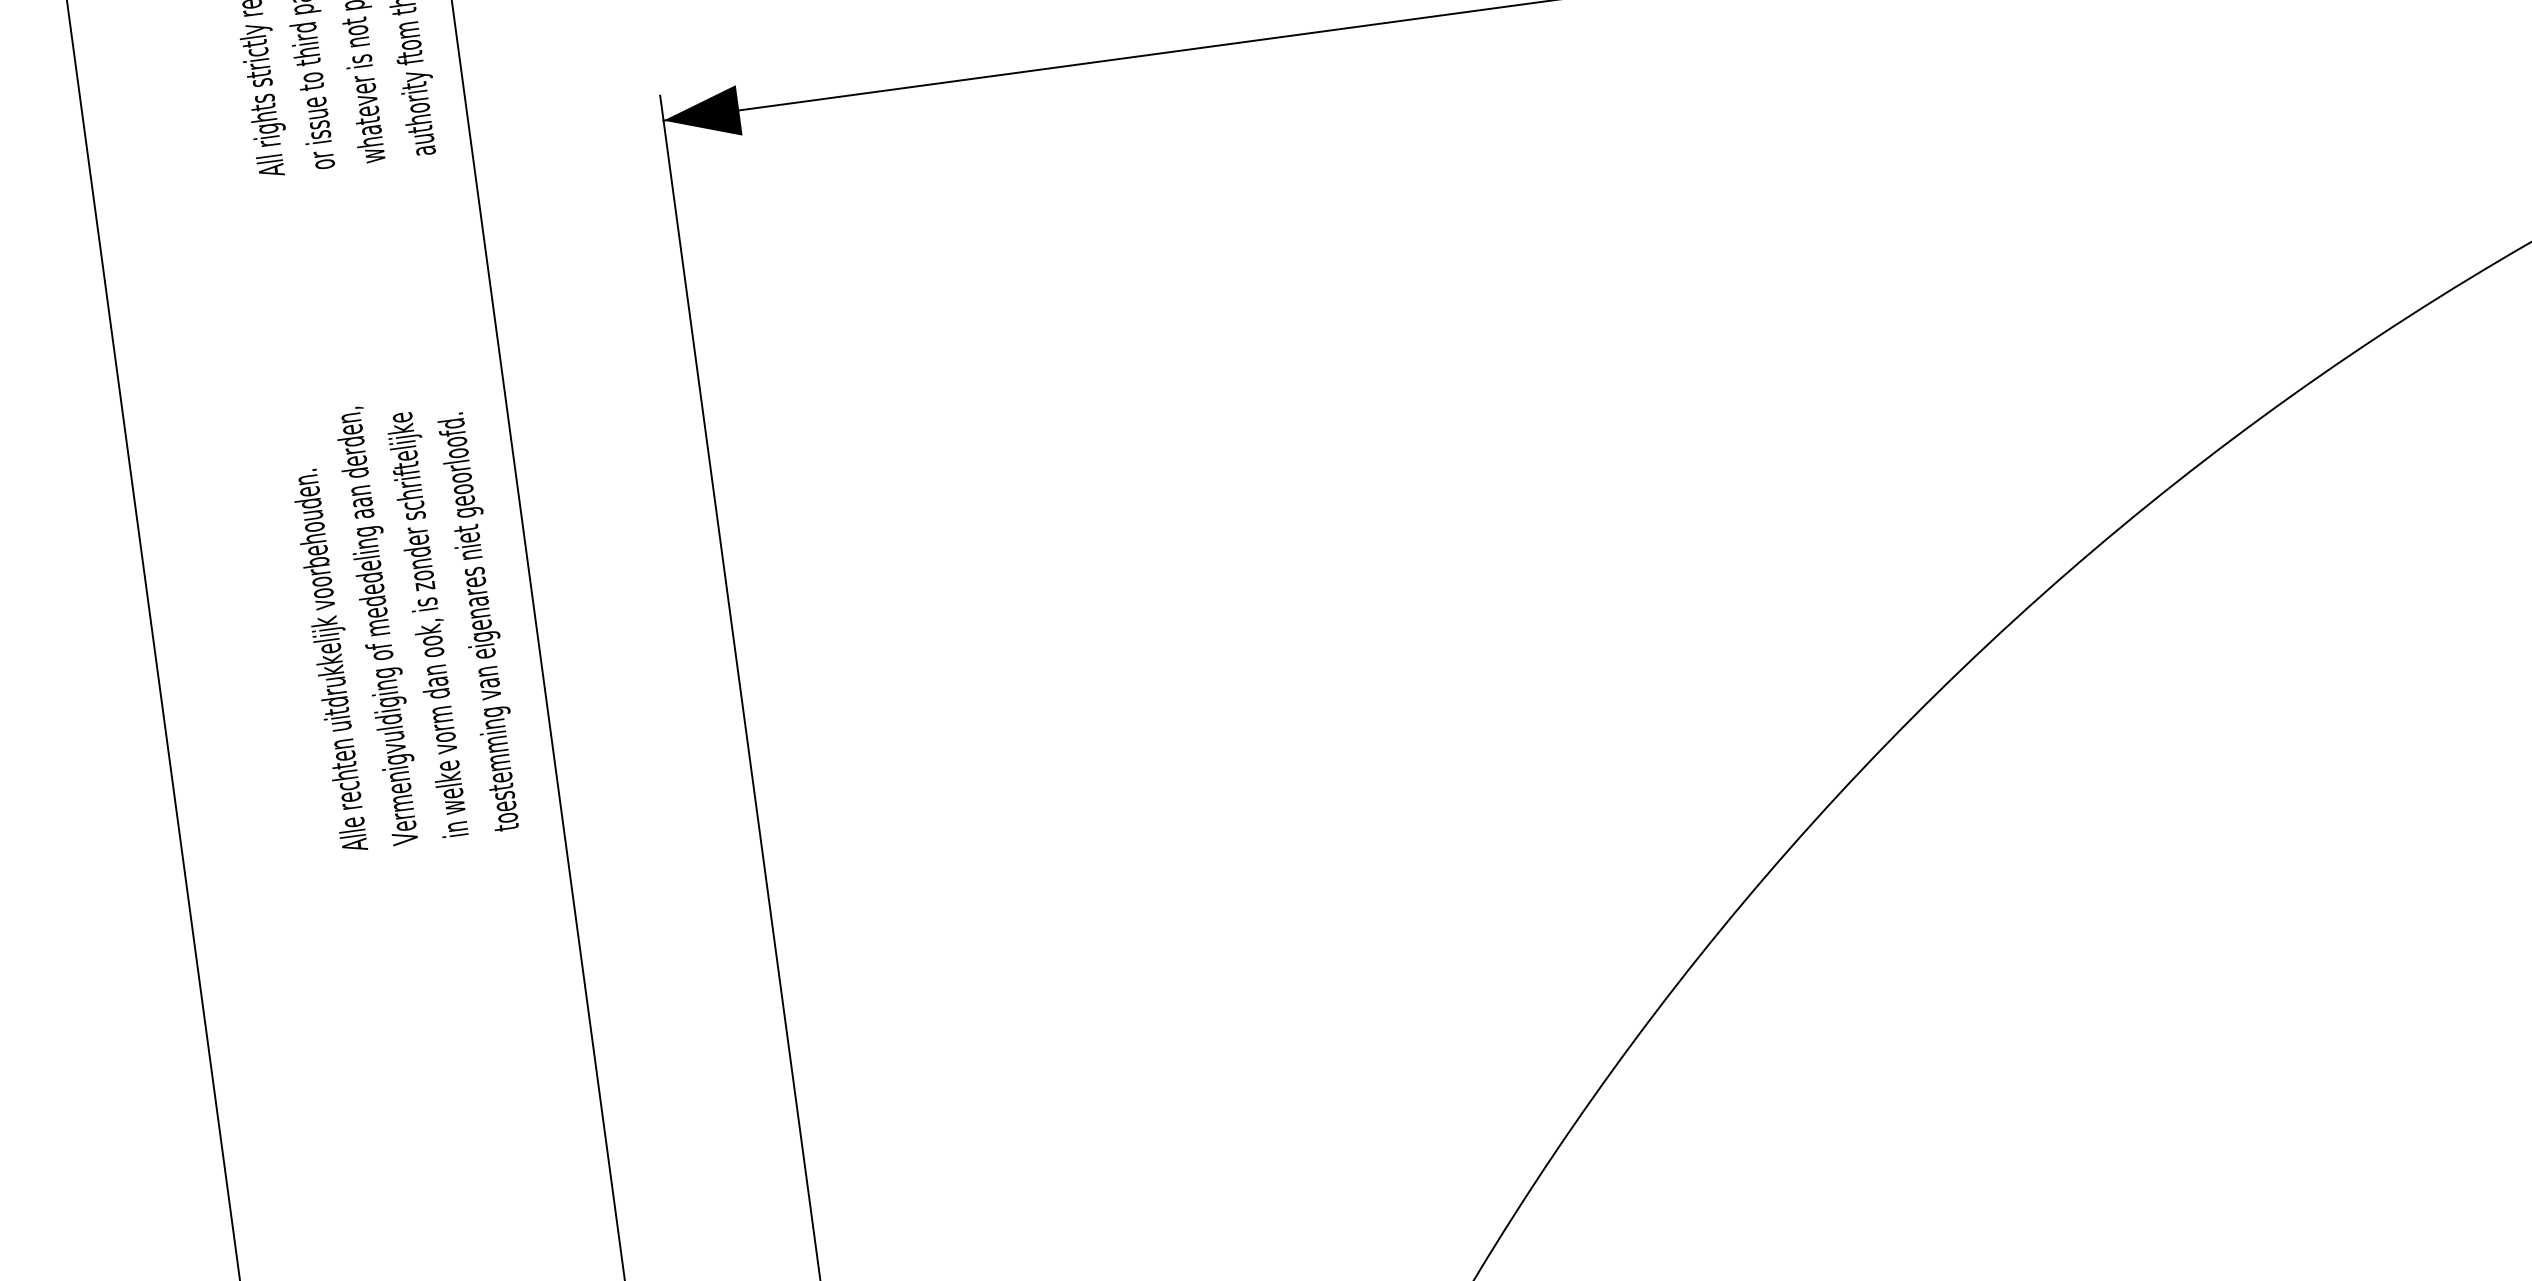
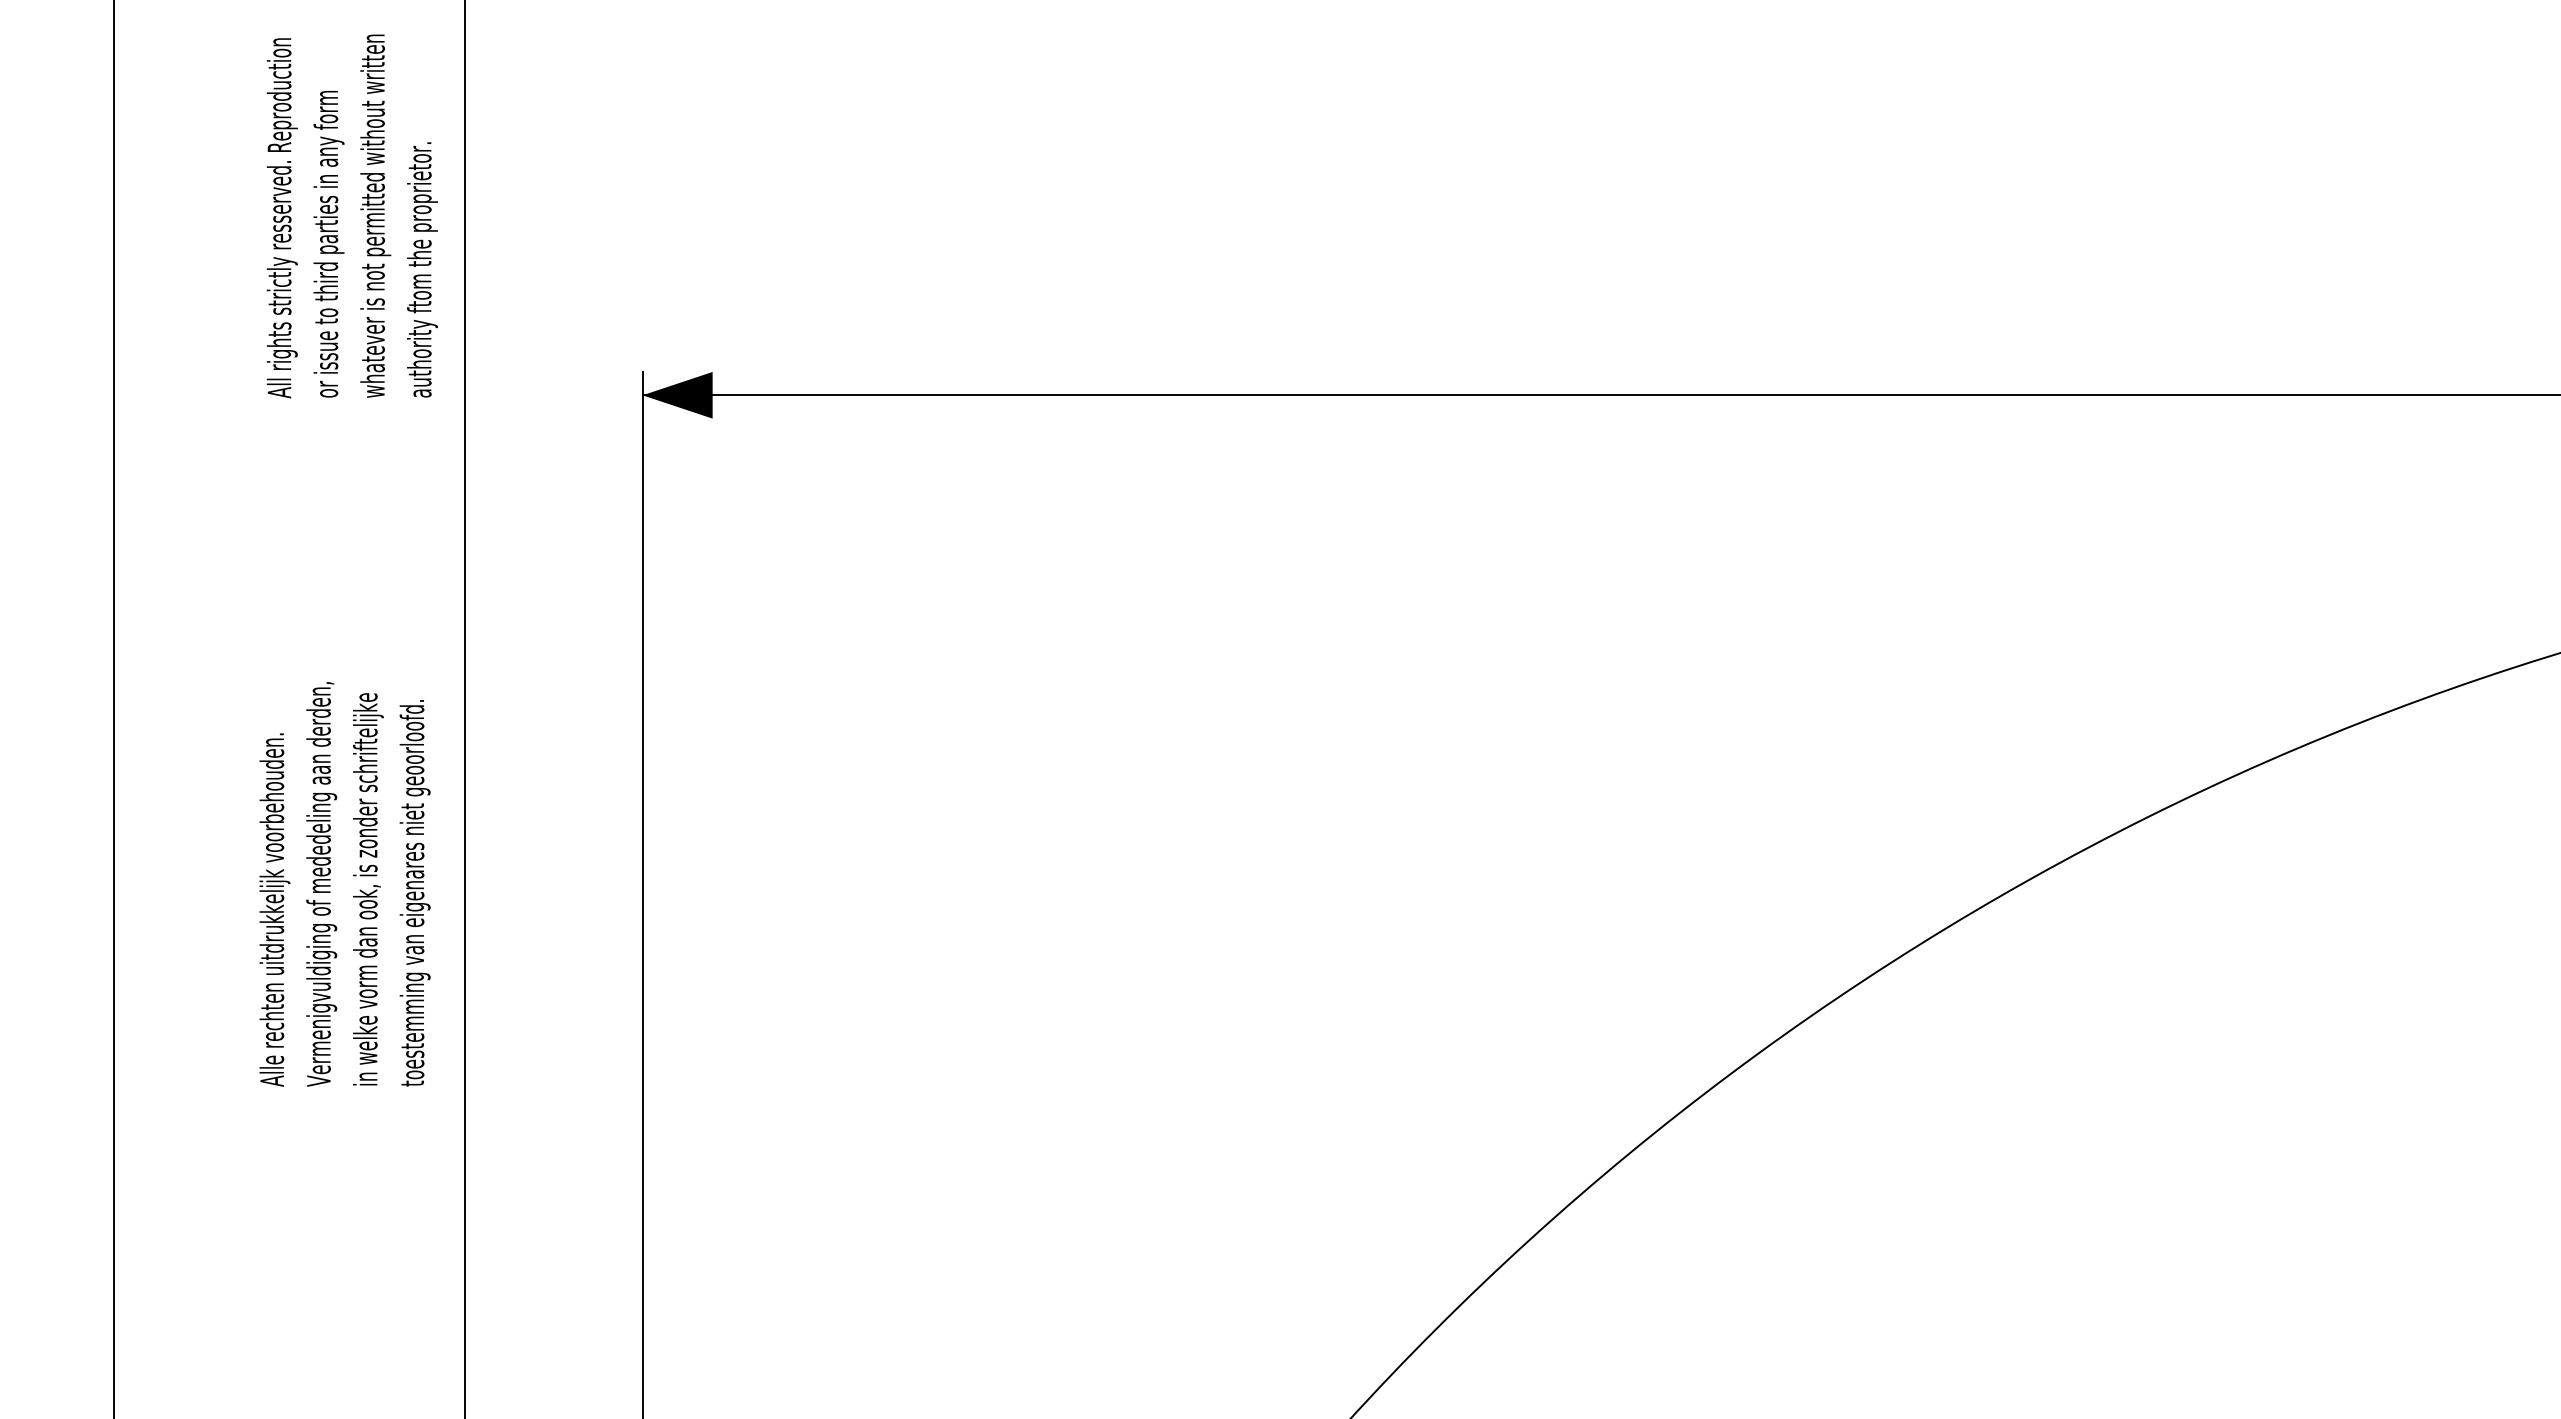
text: (404, 622) -> (344, 884), moved

